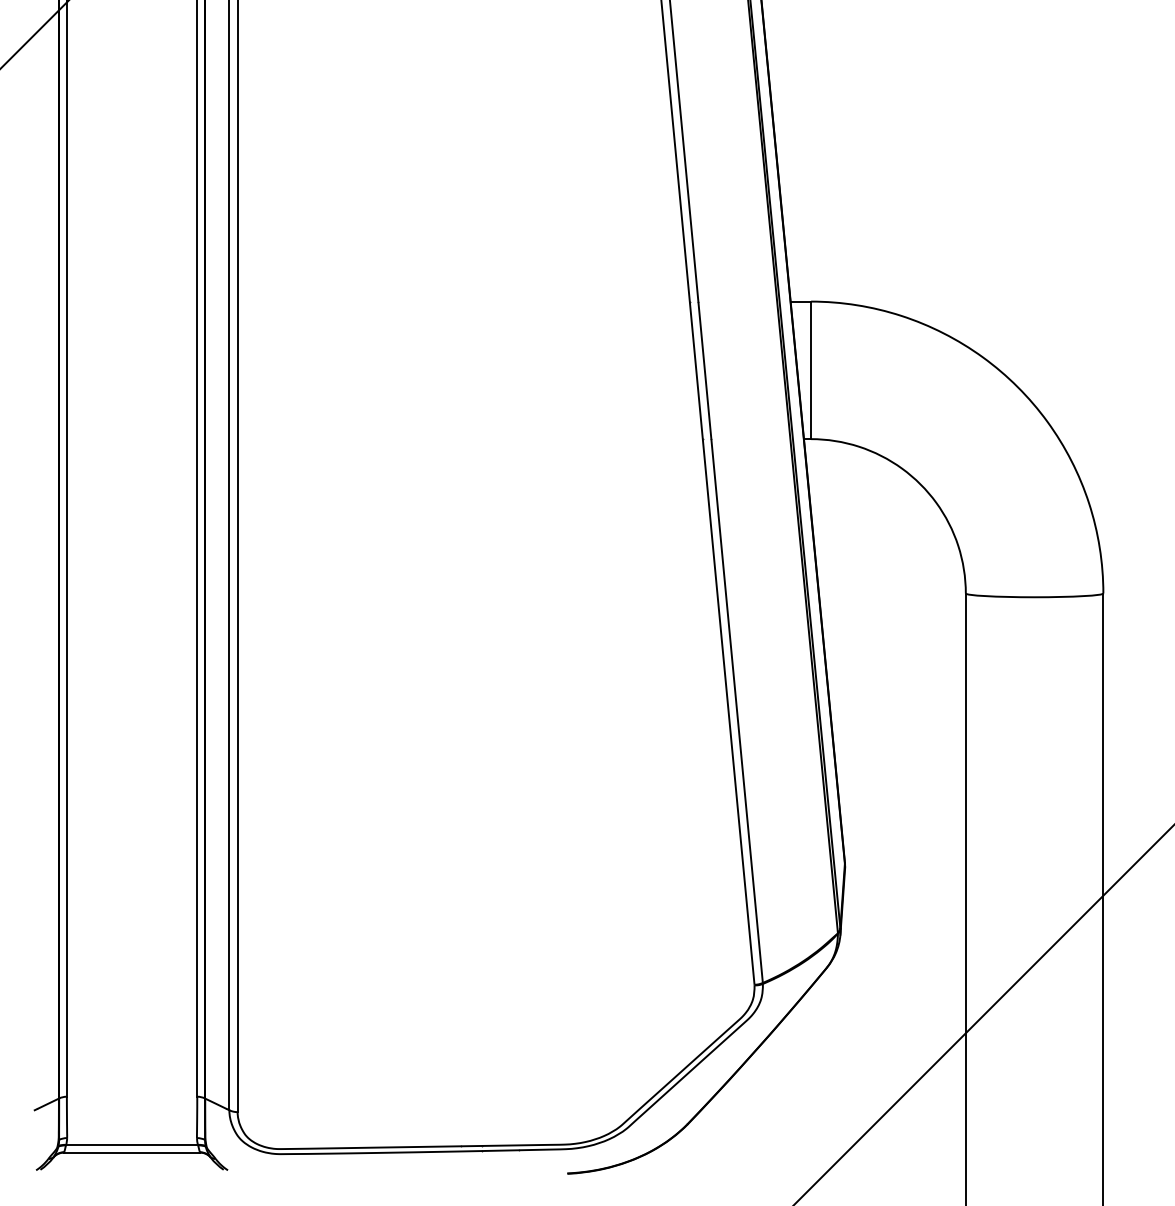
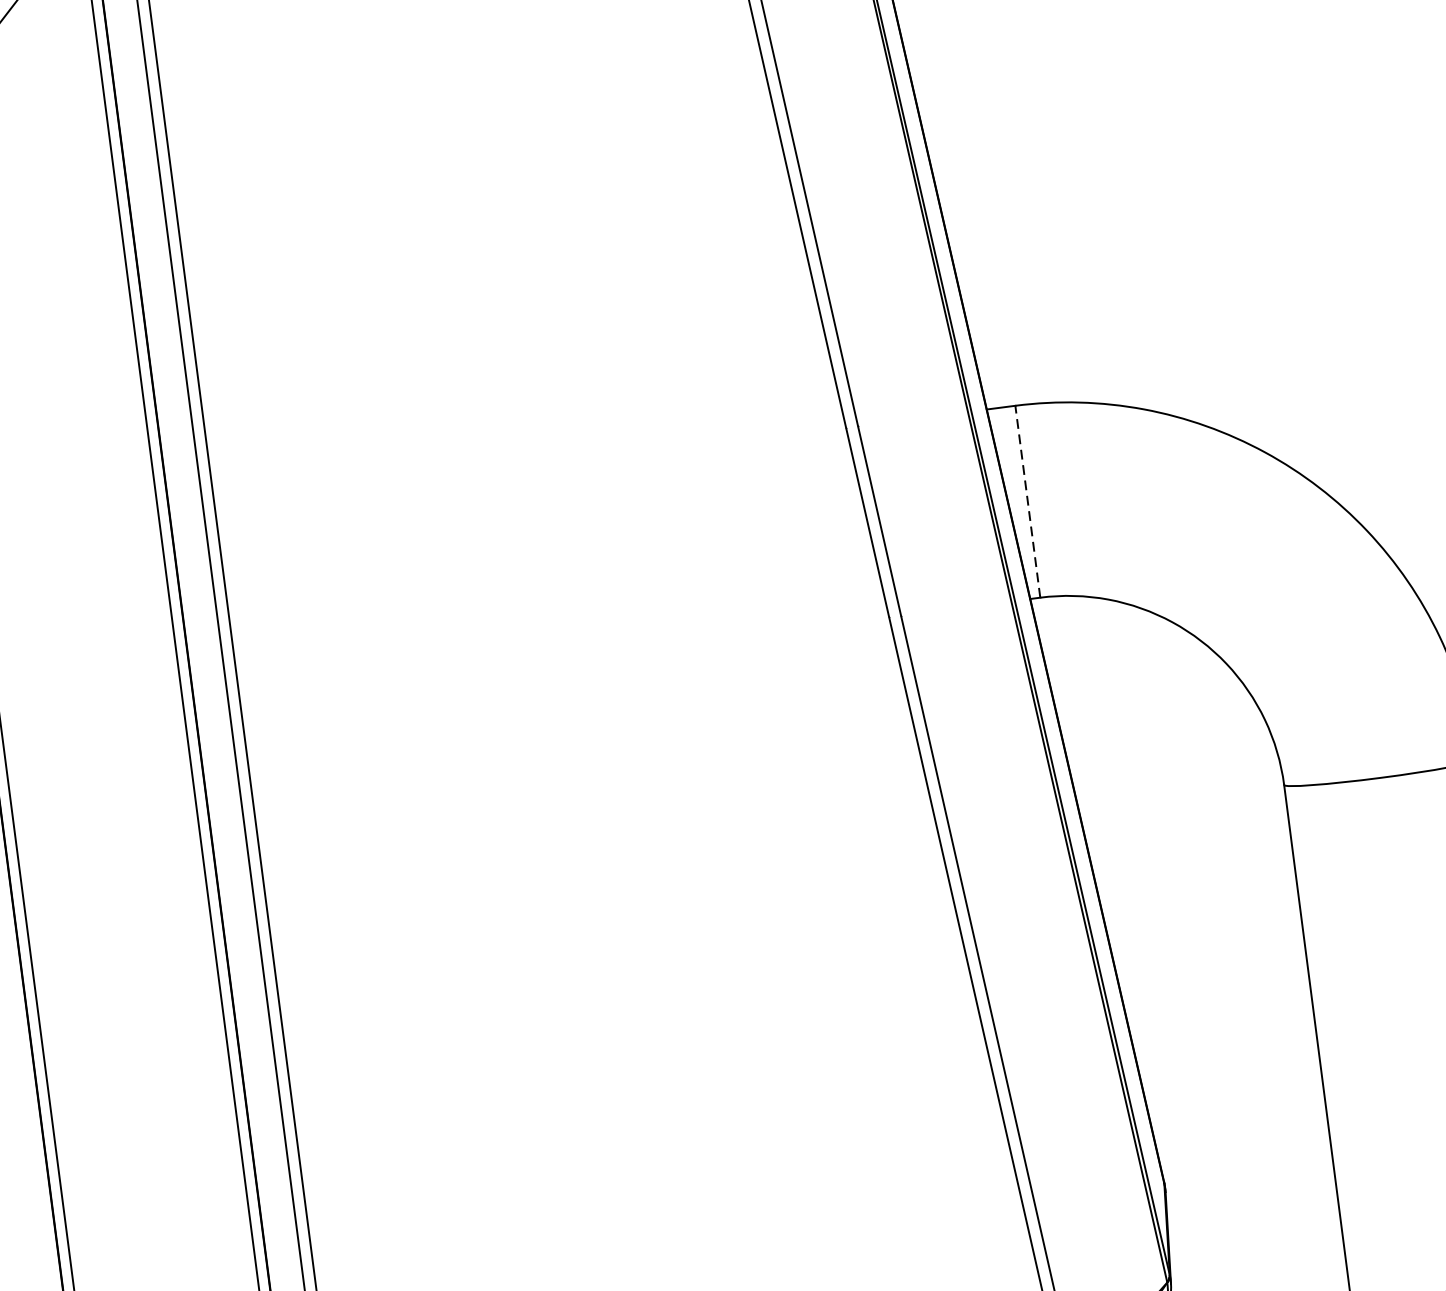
line: (811, 370) -> (1028, 501), solid -> dashed

